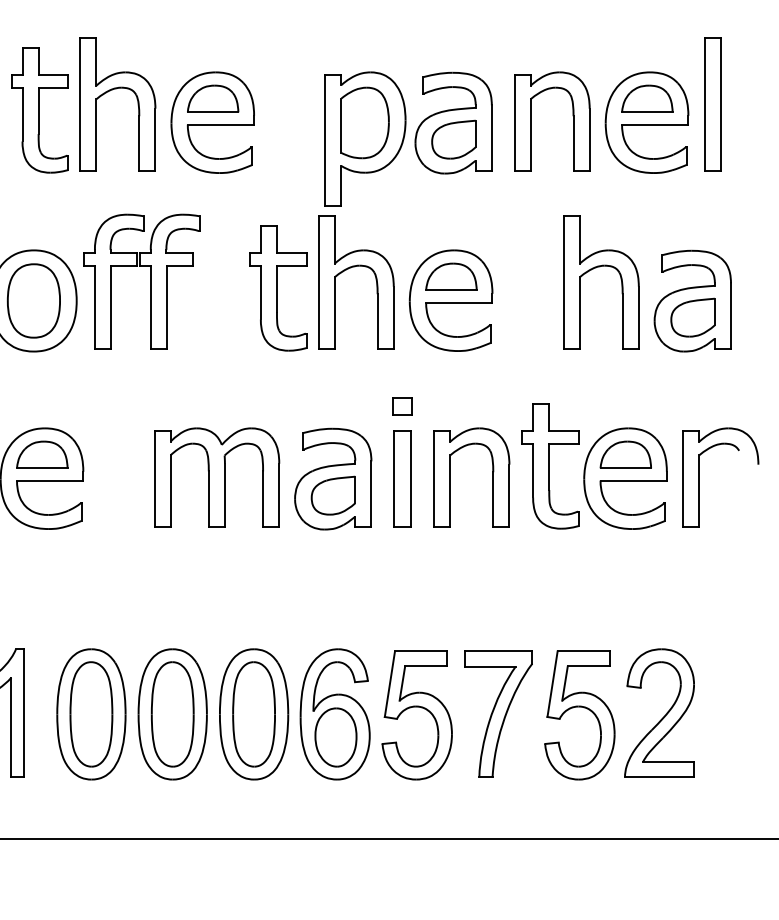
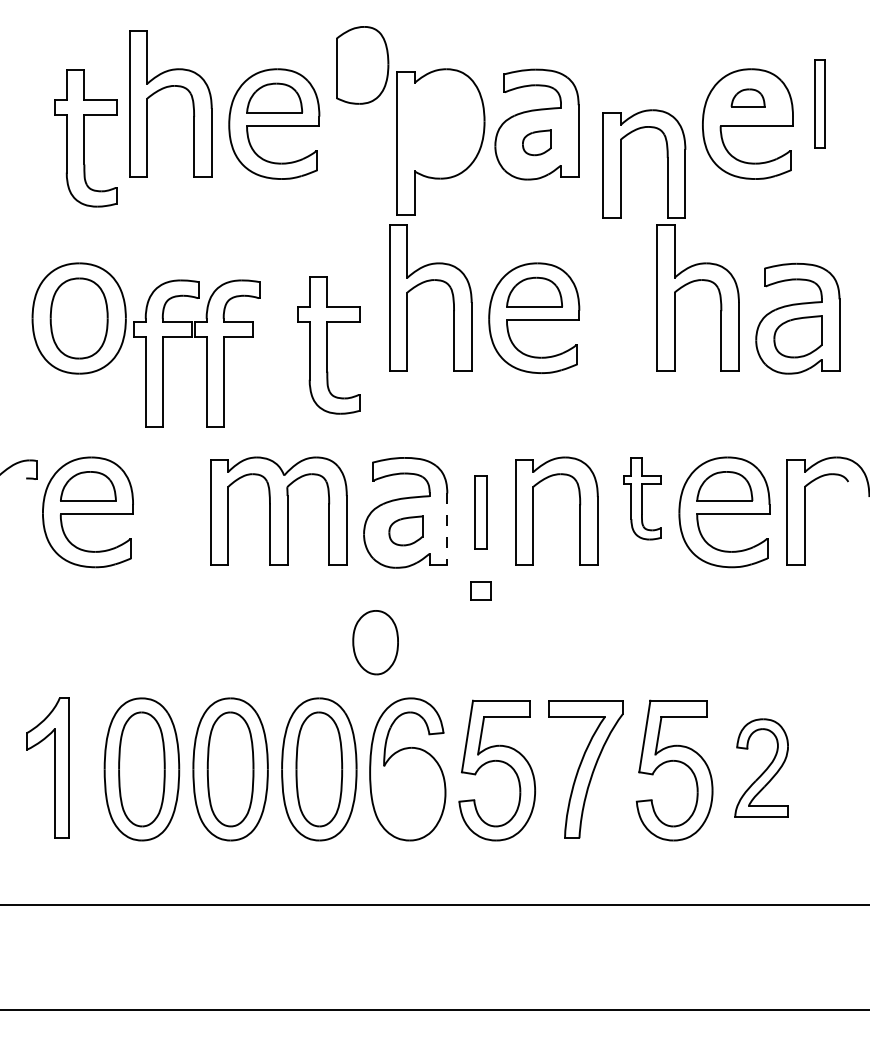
part: (646, 98) -> (747, 97), size x0.6
part: (712, 103) -> (819, 103), size x0.6
part: (39, 110) -> (85, 138), moved
part: (572, 115) -> (666, 157), moved
part: (365, 123) -> (362, 65), moved
part: (453, 139) -> (536, 142), size x0.6
part: (150, 281) -> (206, 353), moved
part: (278, 288) -> (328, 345), moved
part: (401, 406) -> (480, 590), moved
part: (550, 465) -> (642, 498), size x0.6
part: (401, 478) -> (480, 512), size x0.7
line: (371, 494) -> (447, 529), solid -> dashed
part: (333, 495) -> (405, 530), size x0.7
part: (659, 712) -> (761, 767), size x0.7
part: (335, 737) -> (375, 642), moved

